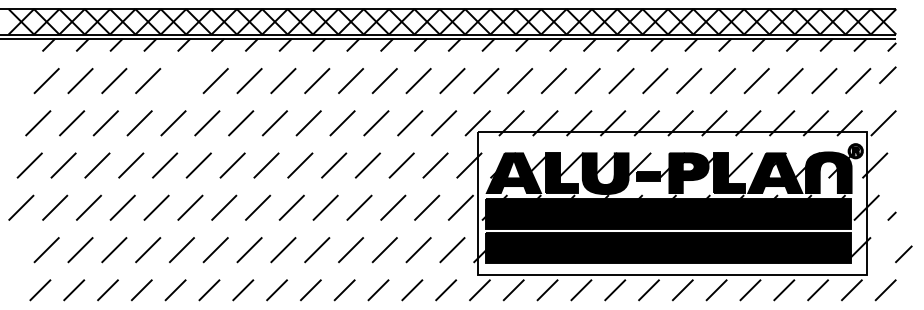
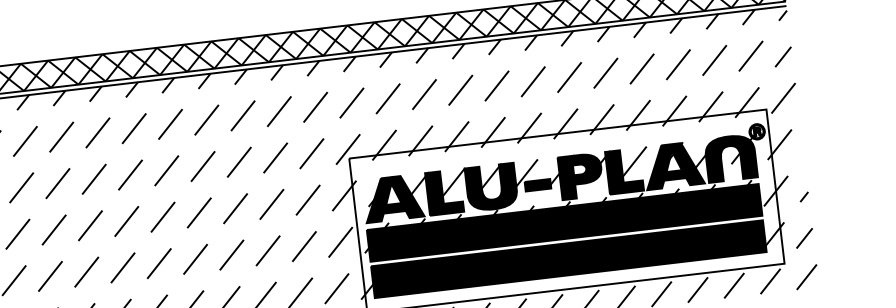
line: (887, 74) -> (782, 56), moved
line: (181, 80) -> (24, 140), added
line: (903, 254) -> (804, 238), moved

